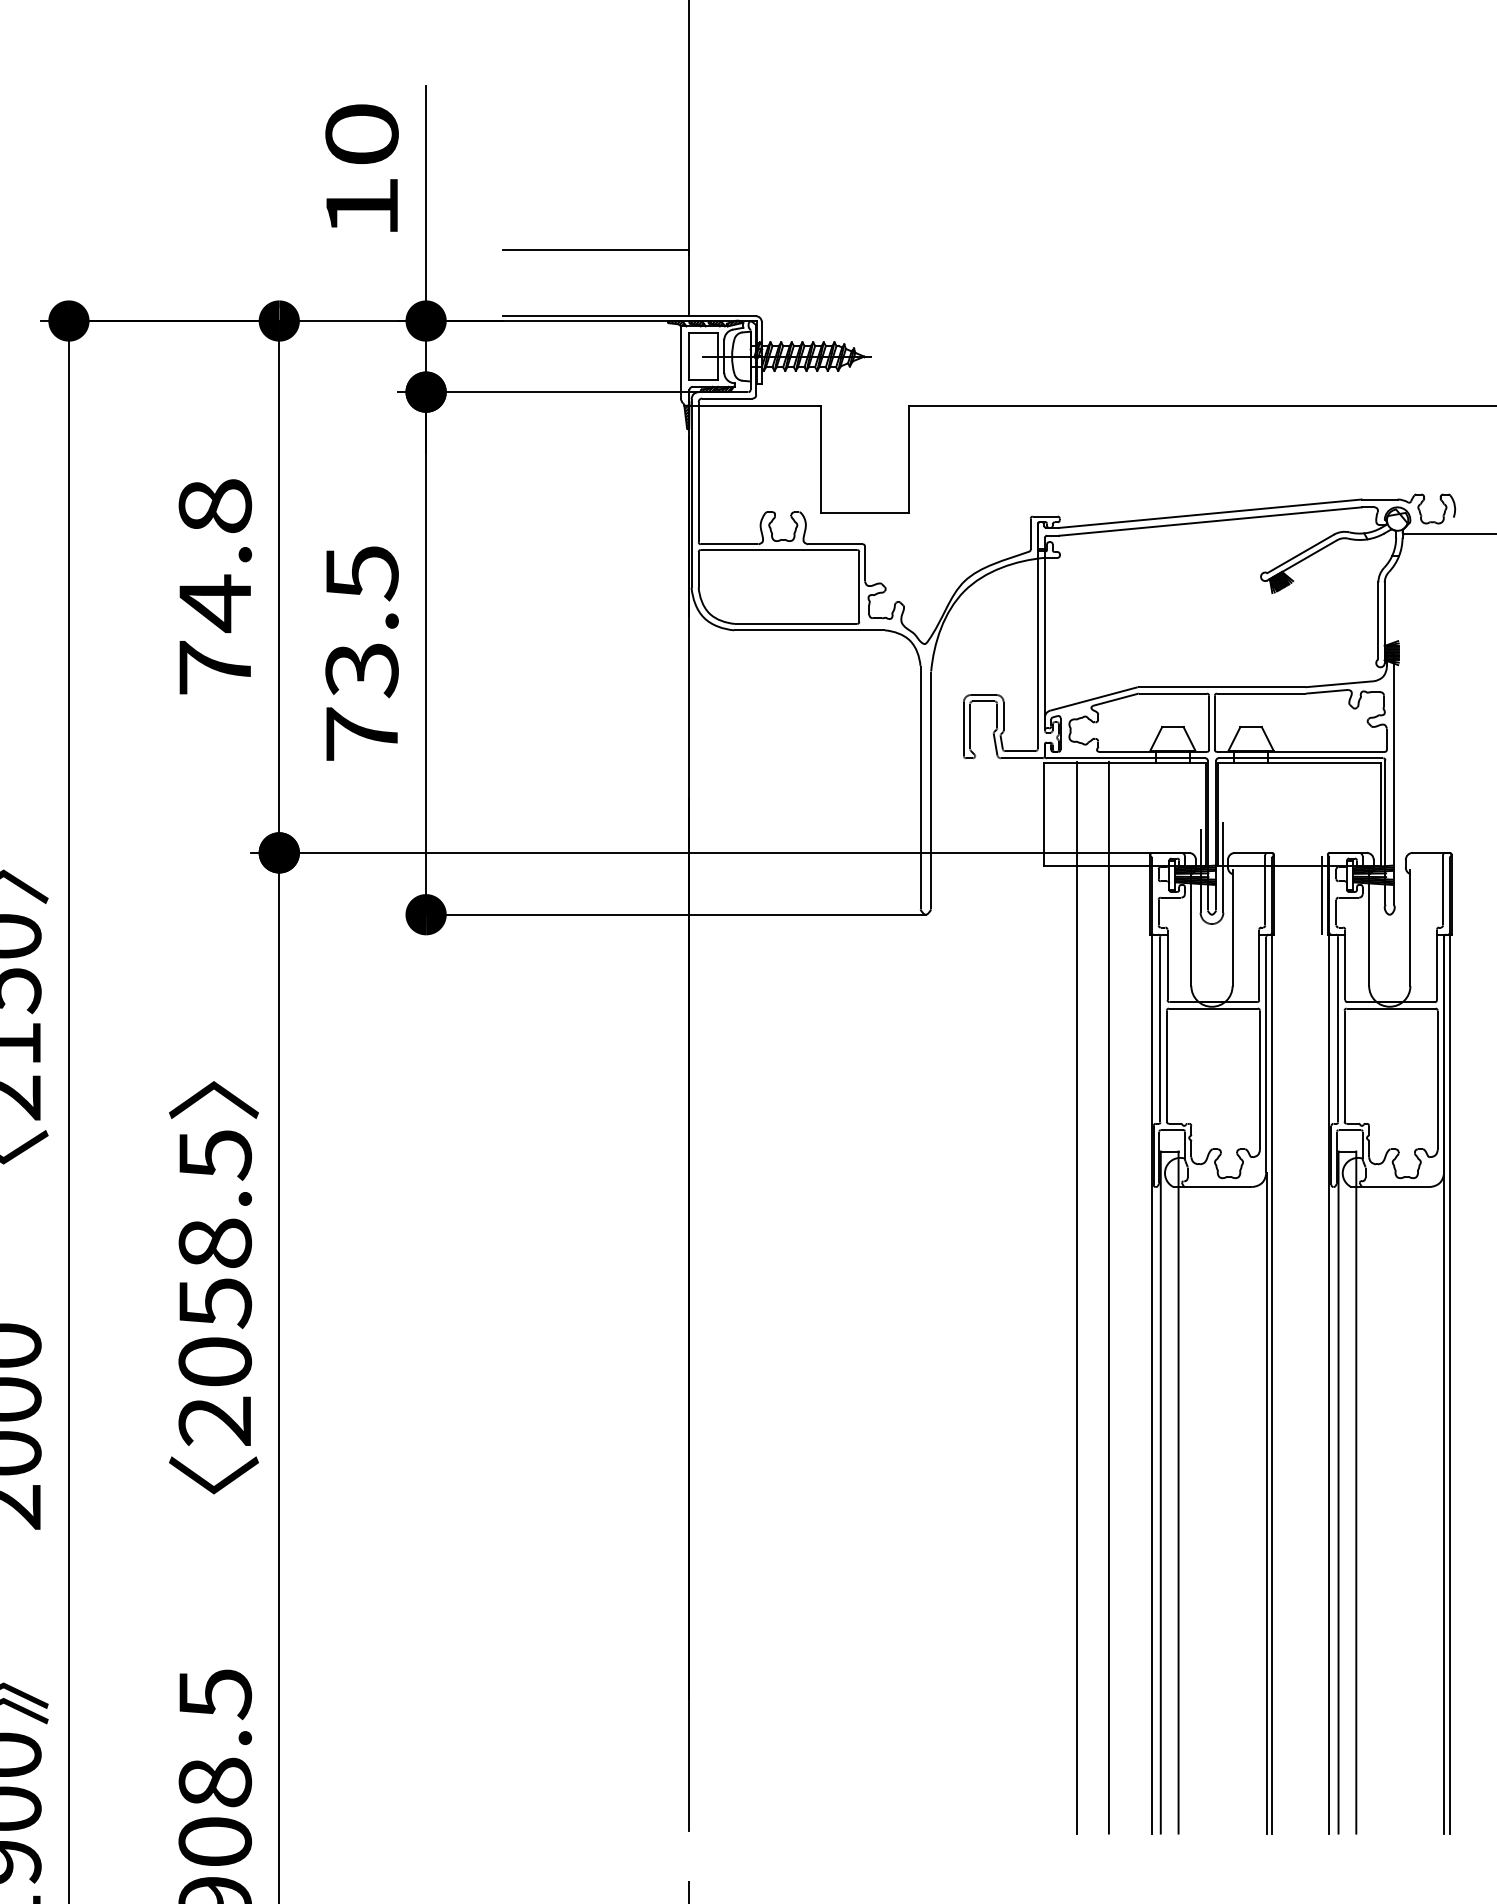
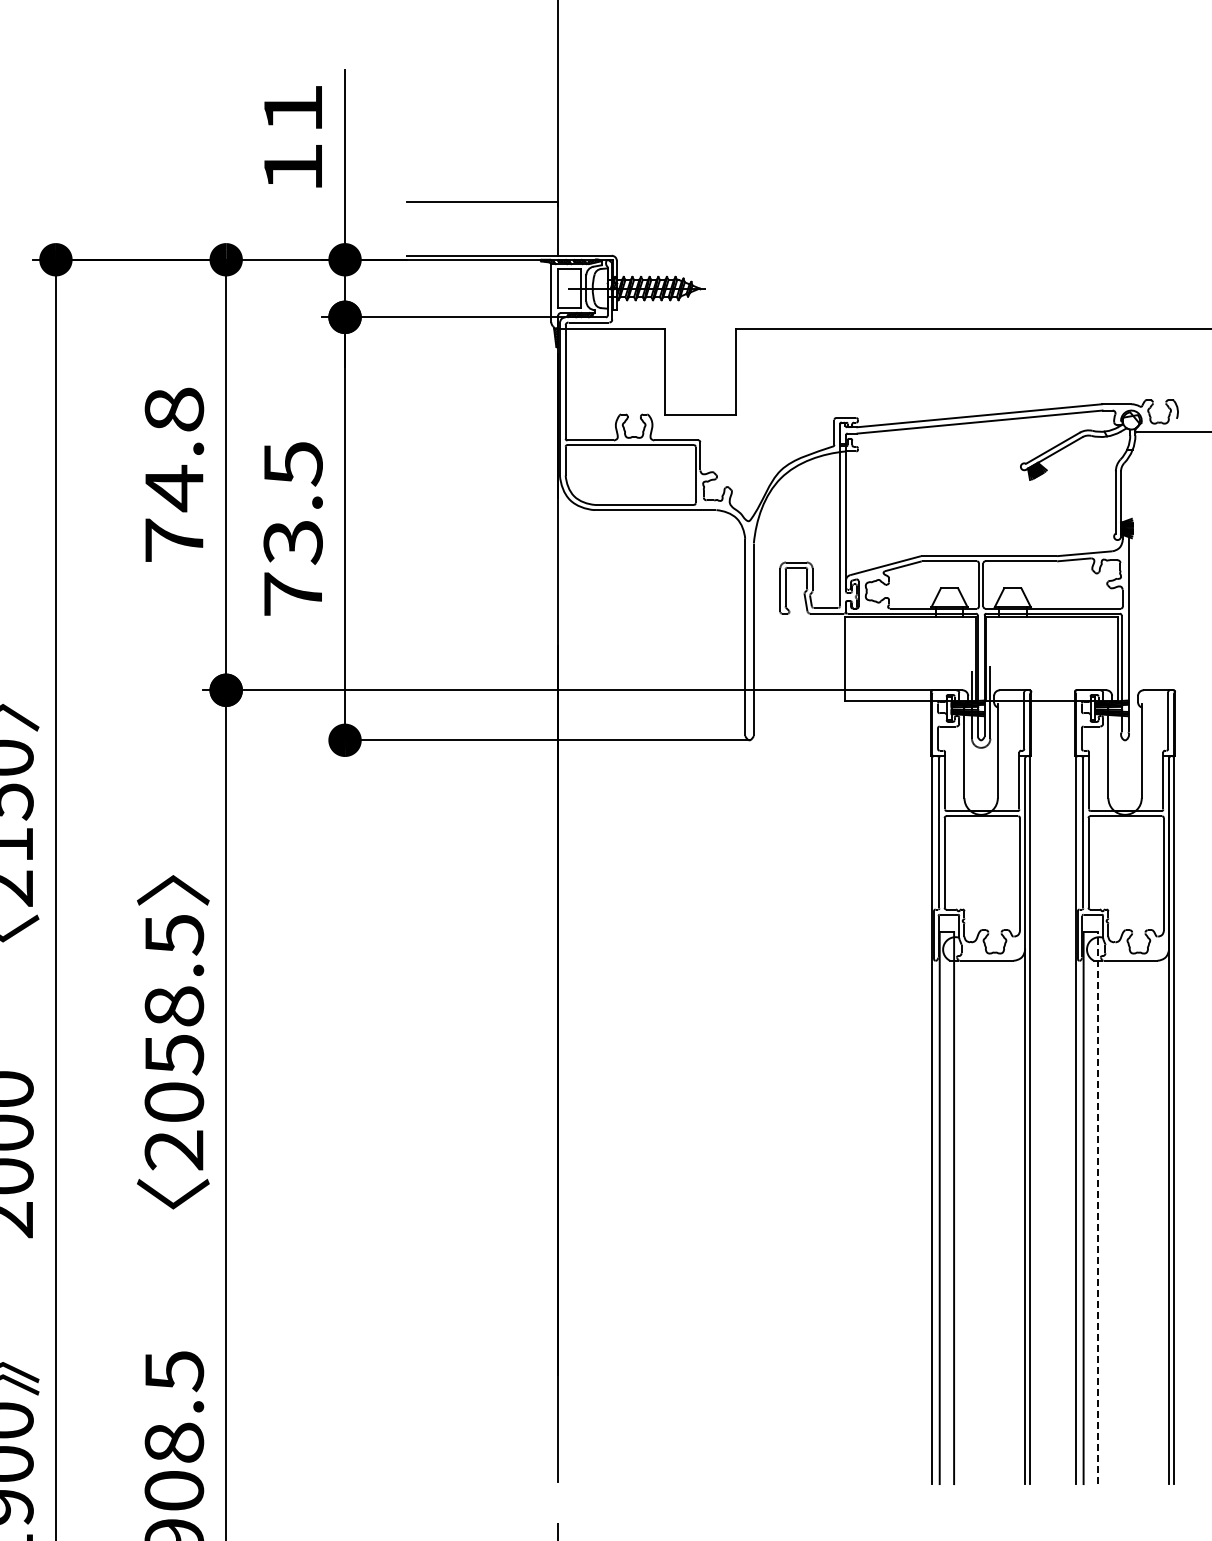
text: (361, 134) -> (292, 108), 10 -> 11
line: (1322, 895) -> (1070, 724), removed
line: (1076, 1297) -> (871, 1050), removed
line: (1108, 1297) -> (897, 1050), removed
line: (1355, 1491) -> (1097, 1207), solid -> dashed

